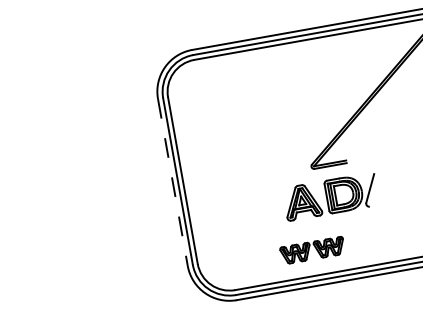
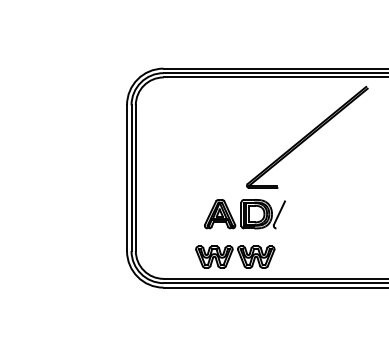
line: (173, 182) -> (127, 178), dashed -> solid
part: (330, 197) -> (244, 214), moved
part: (312, 249) -> (235, 256), size x1.43

